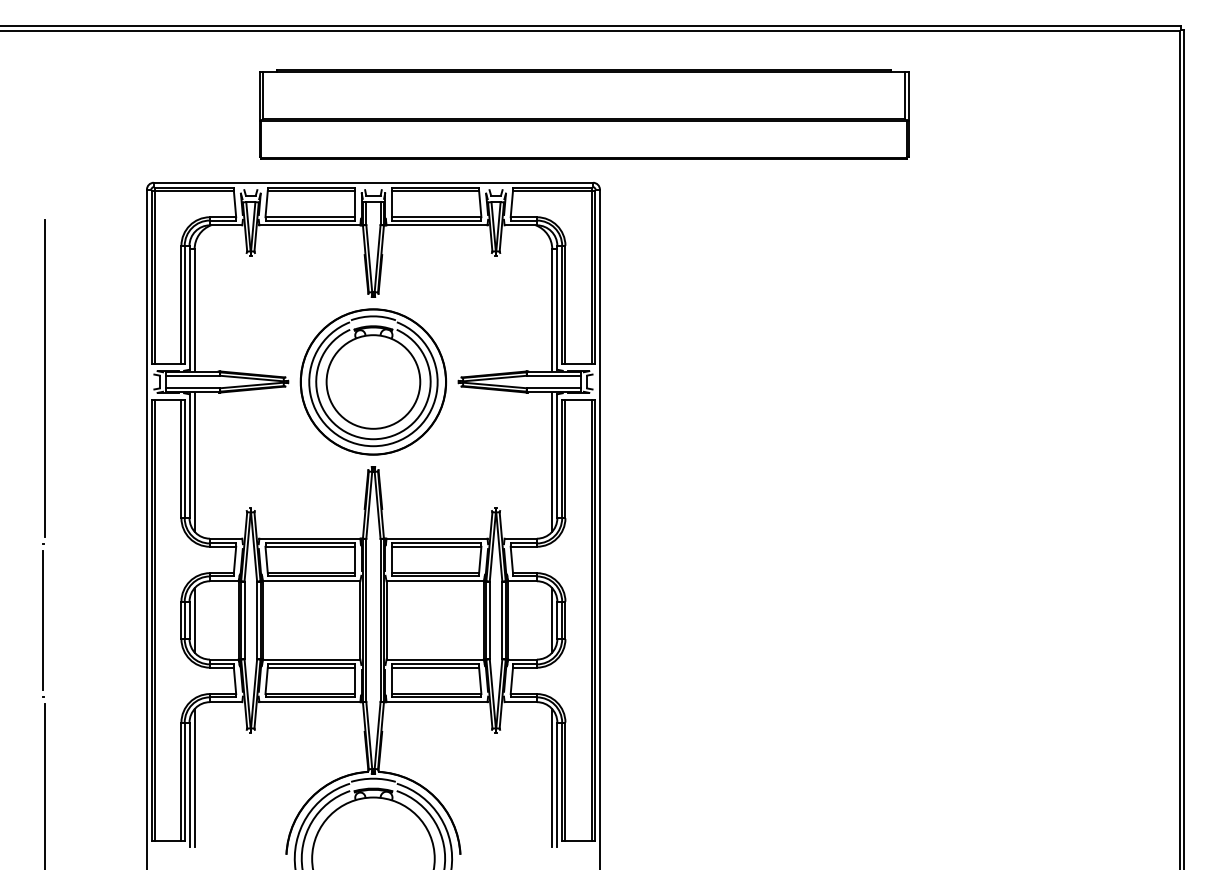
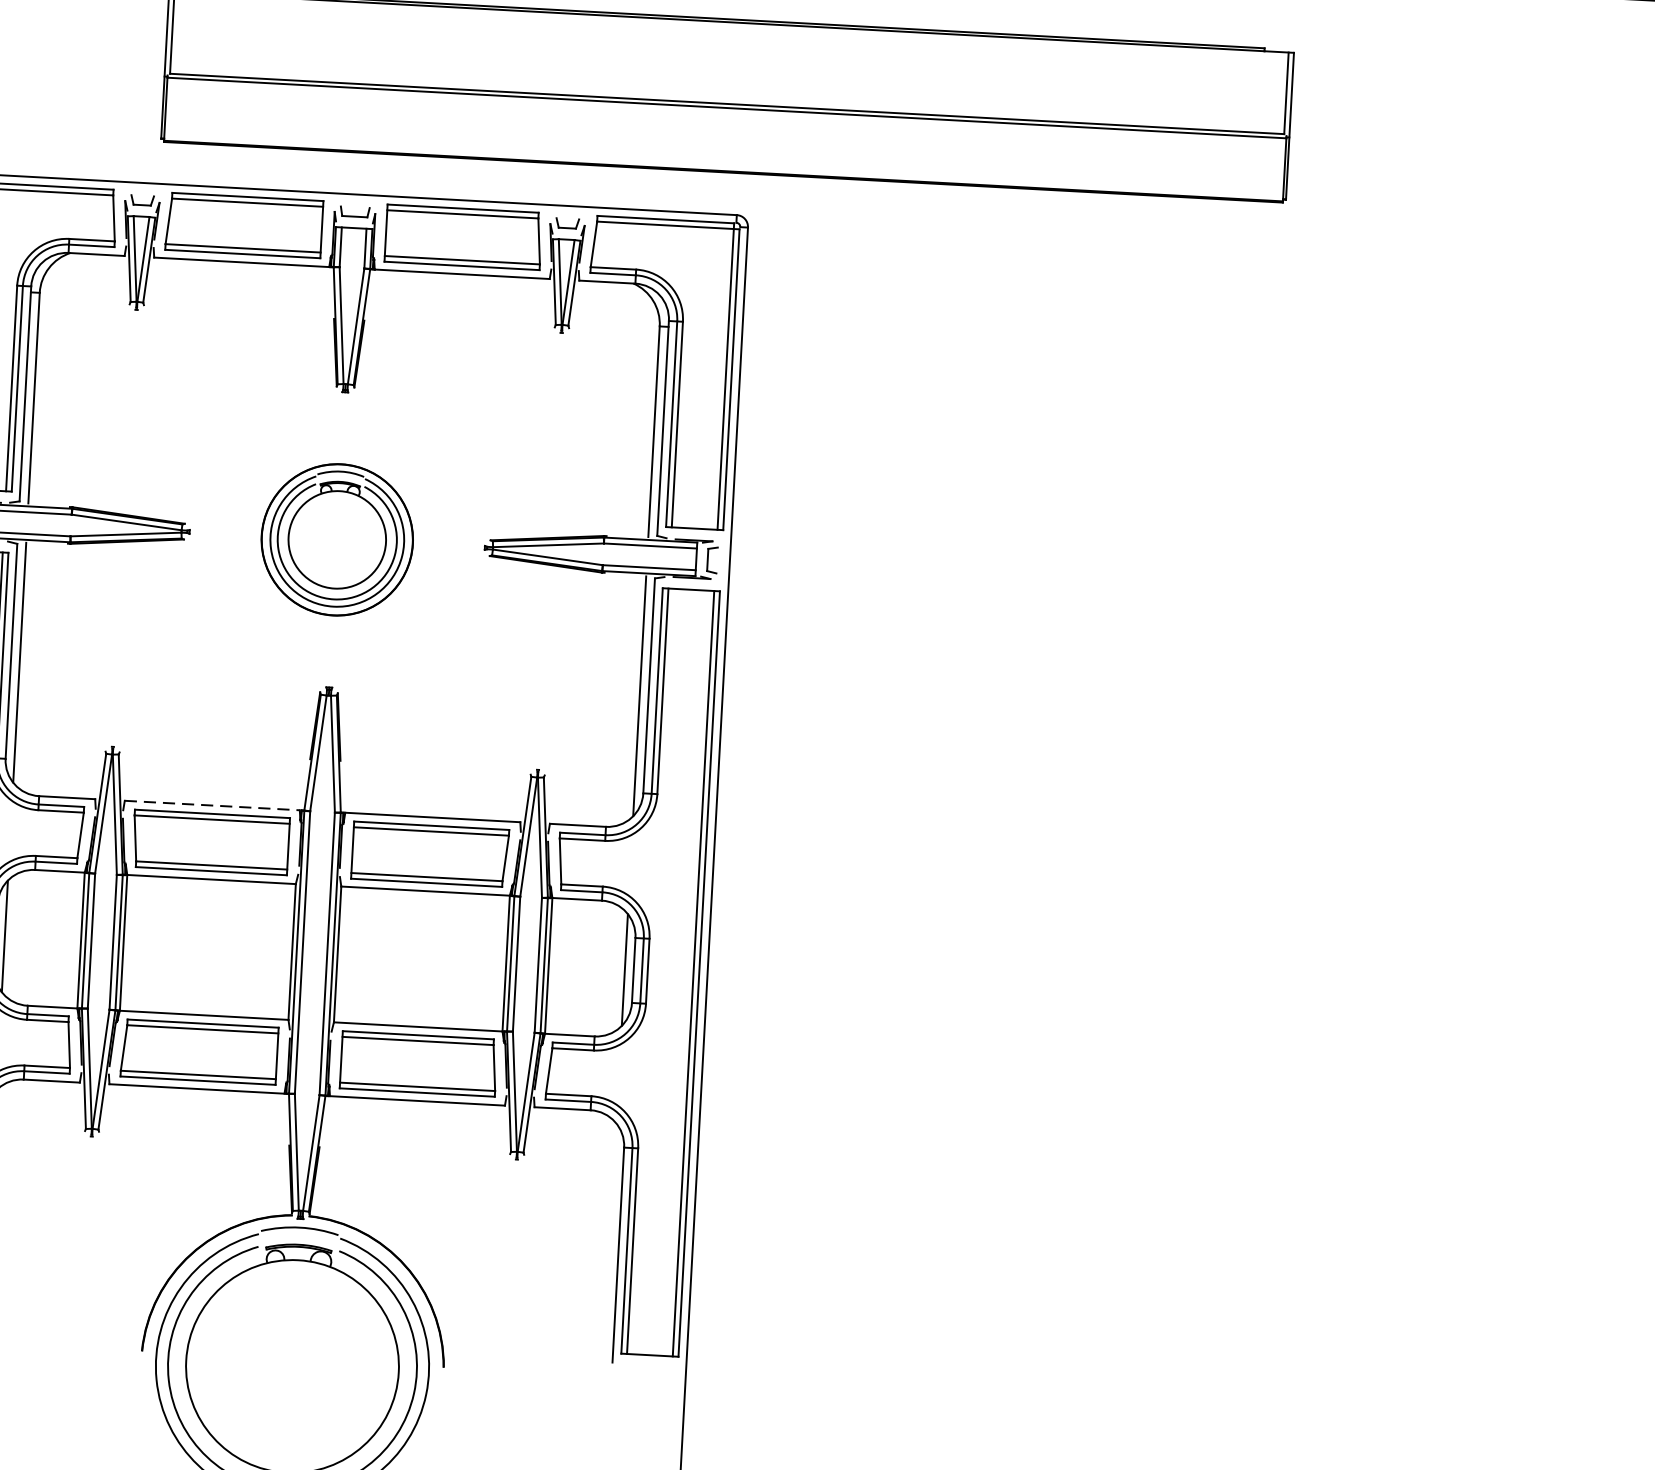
part: (373, 381) -> (337, 539), size x0.6
line: (310, 538) -> (213, 805), solid -> dashed
line: (552, 778) -> (610, 1244), removed

